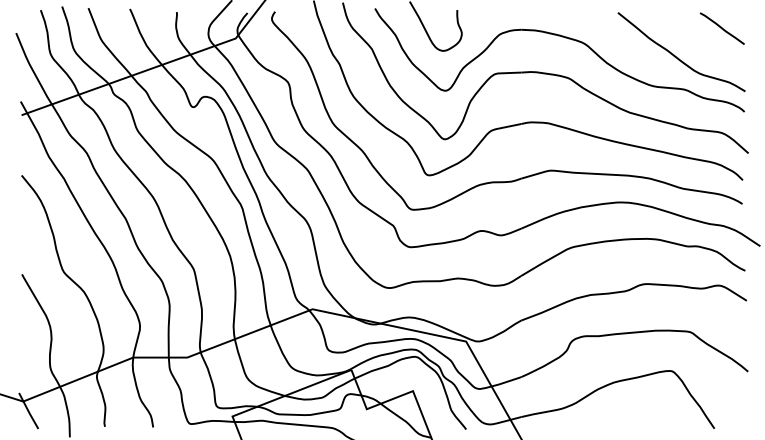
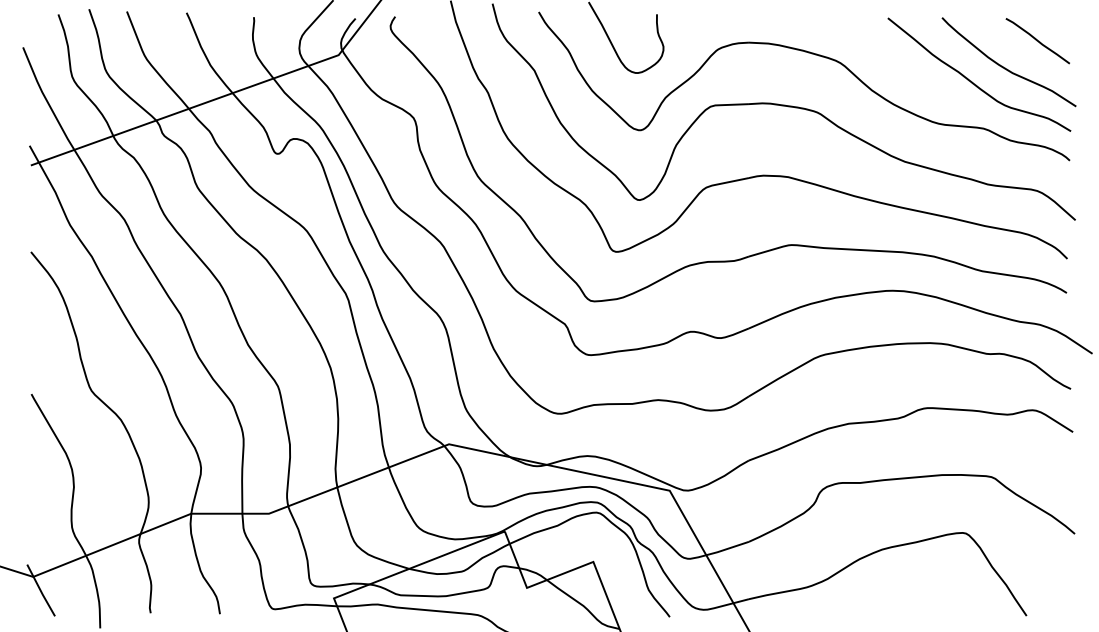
curve: (701, 47) -> (1007, 68), added

